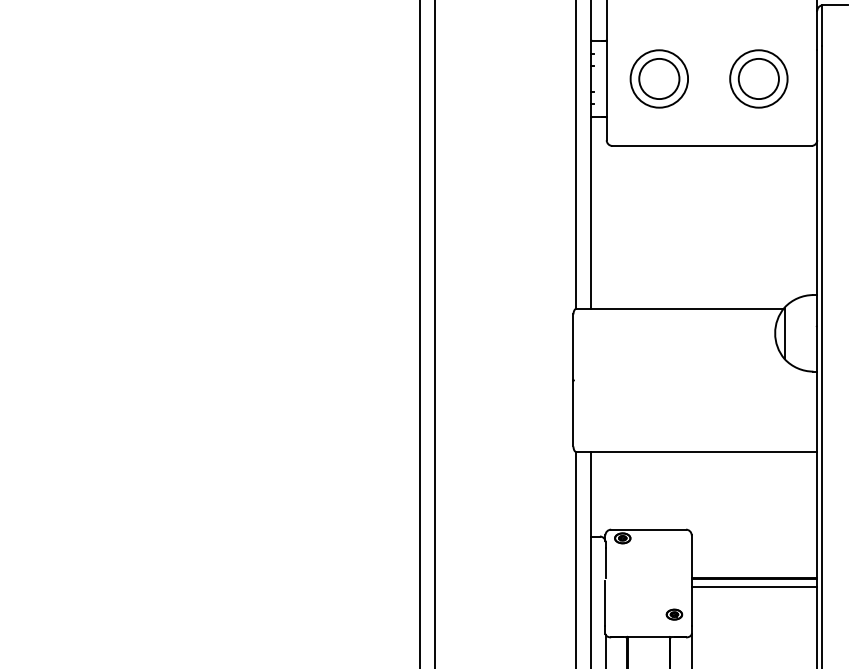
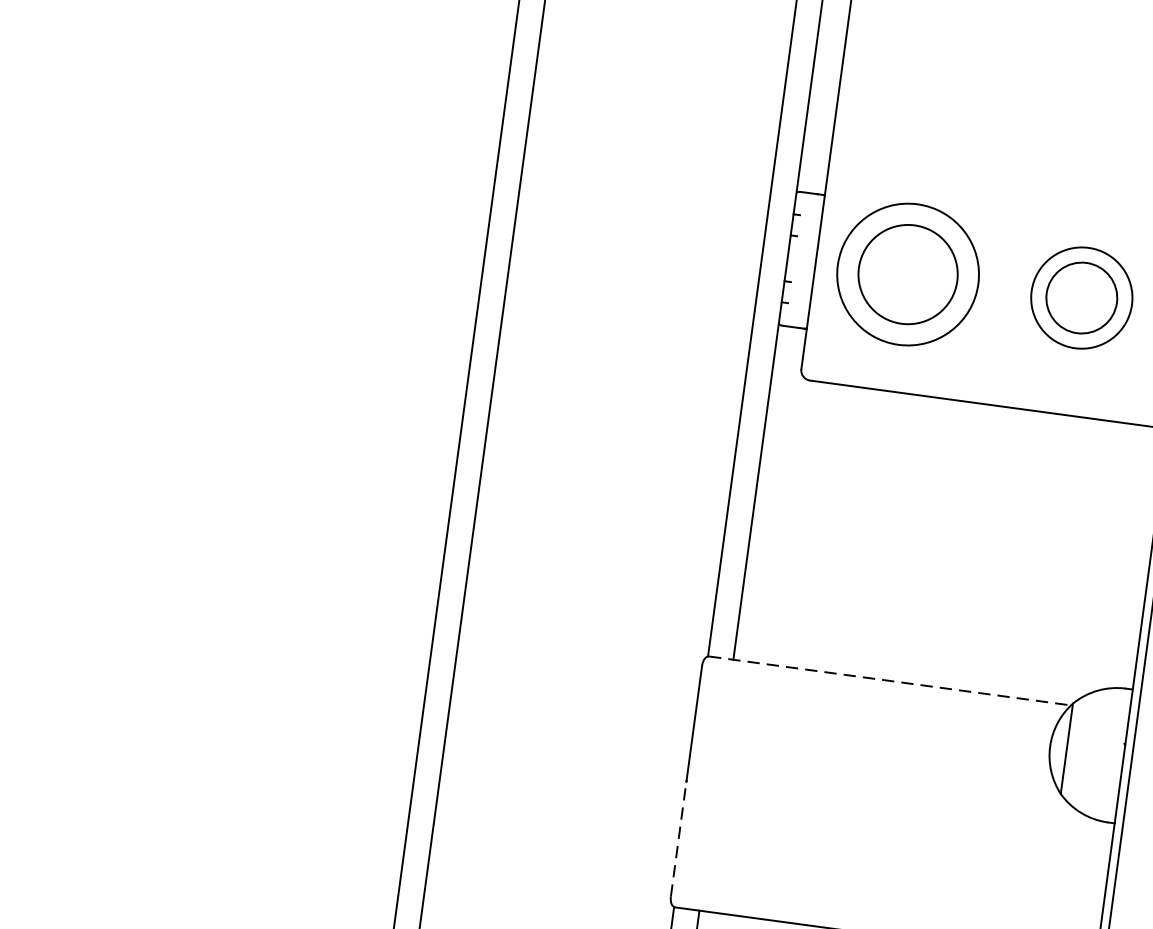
part: (658, 78) -> (906, 273), size x1.4
line: (680, 308) -> (890, 680), solid -> dashed
line: (573, 413) -> (678, 838), solid -> dashed

